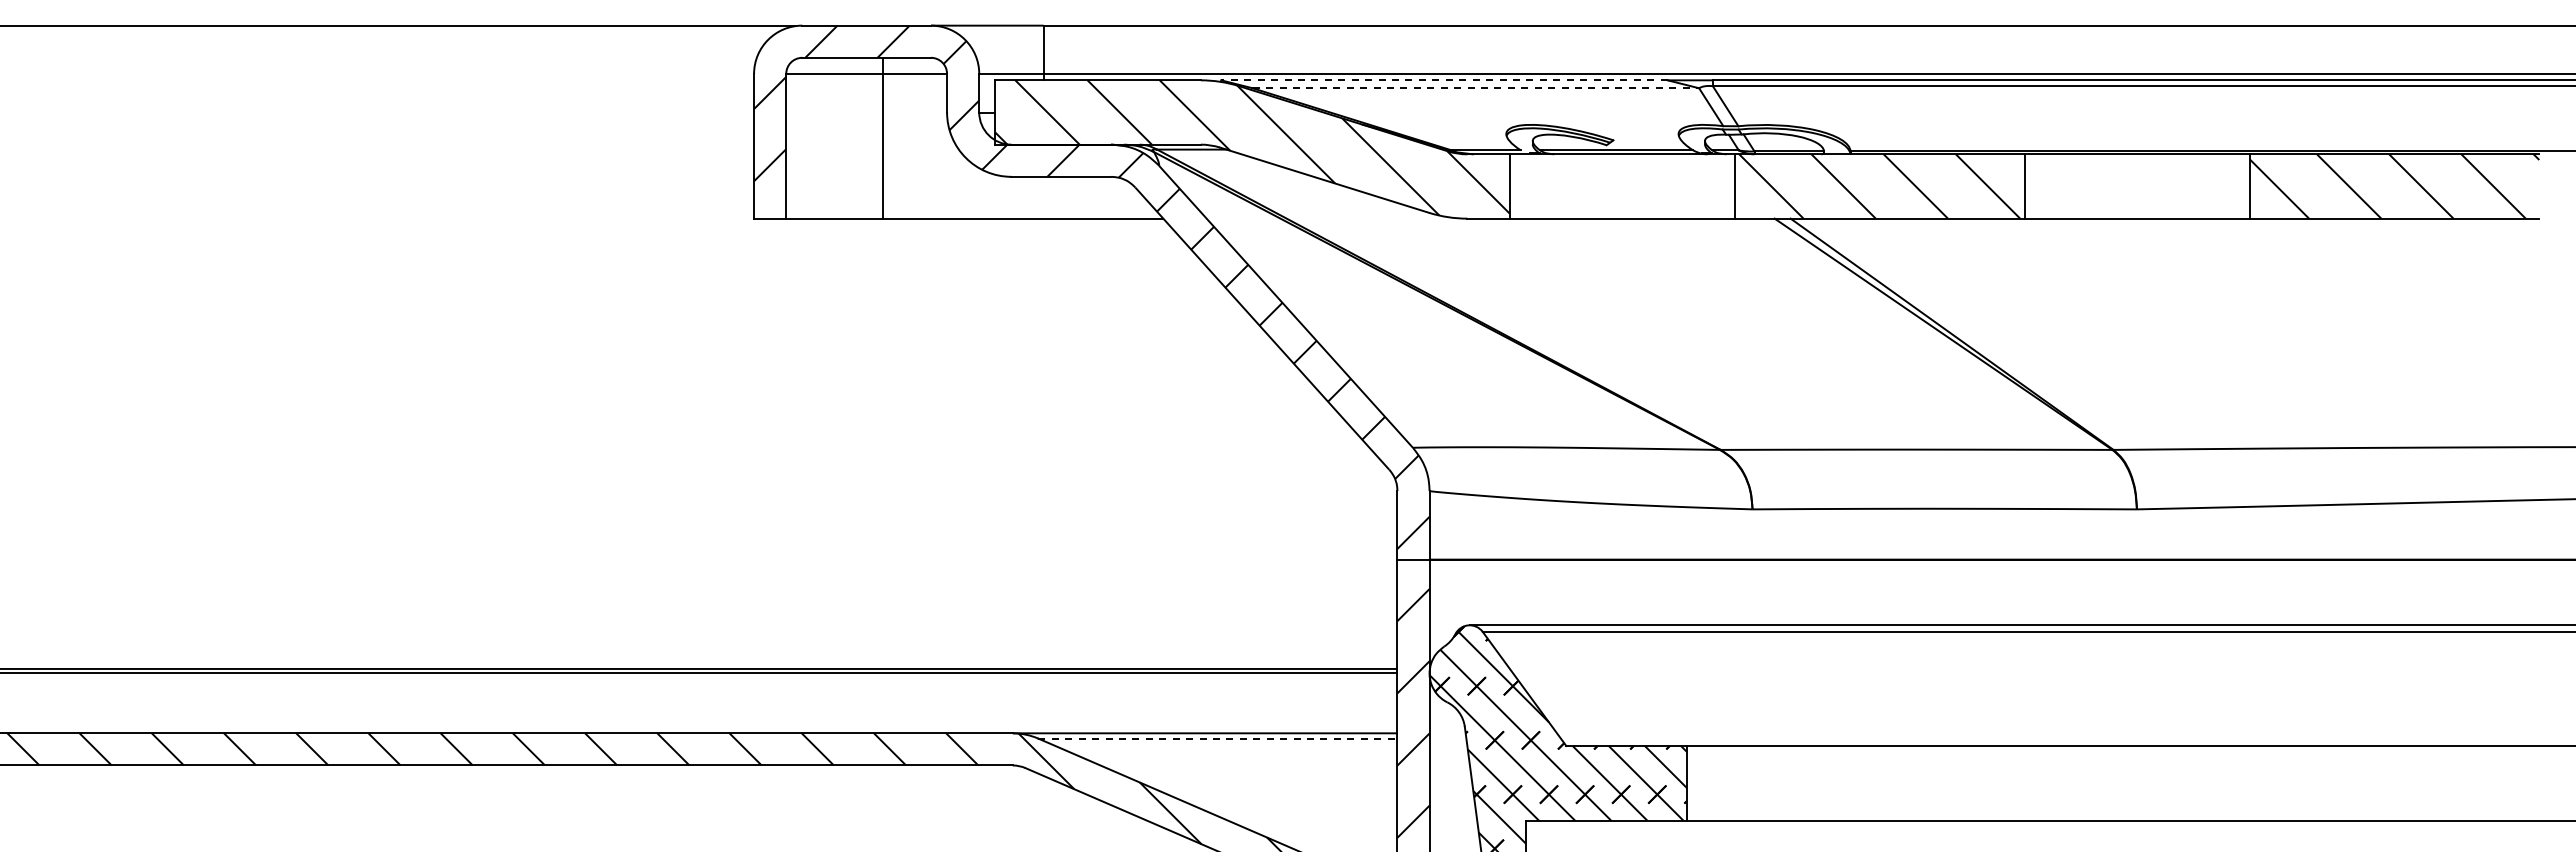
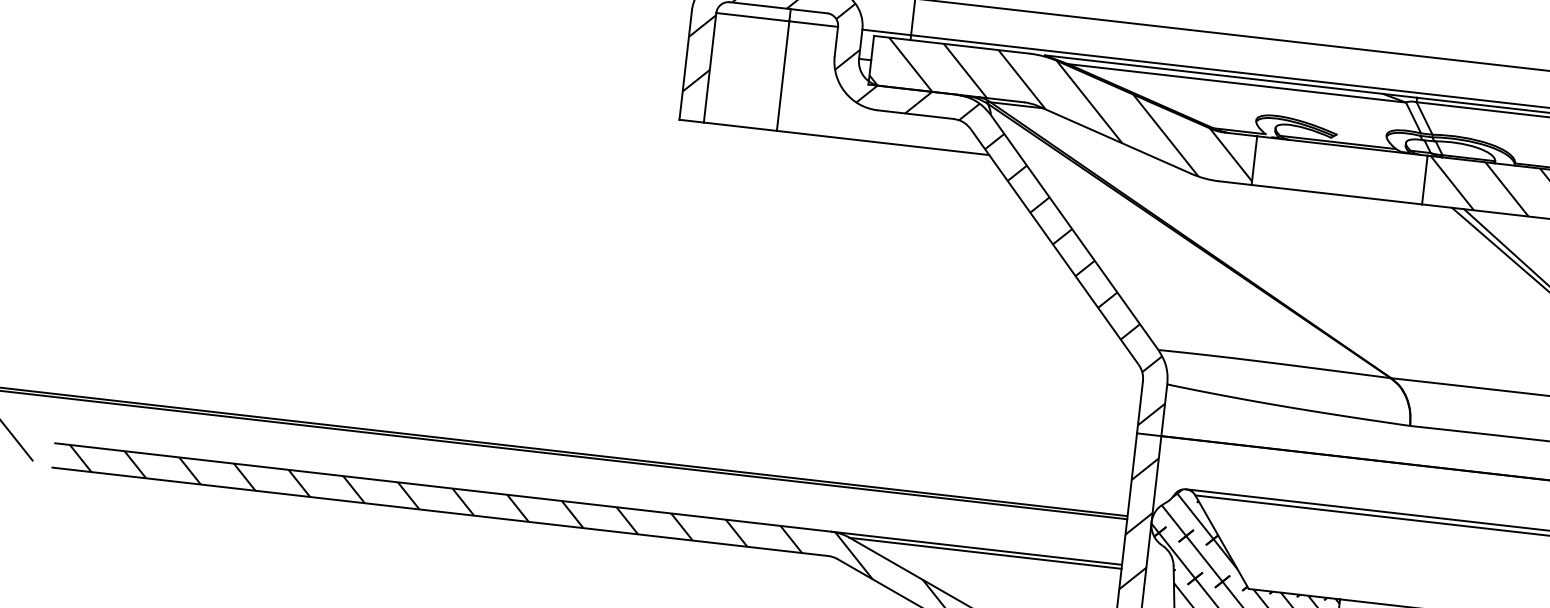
line: (1443, 80) -> (1213, 74), dashed -> solid
line: (1476, 88) -> (1237, 83), dashed -> solid
line: (1217, 738) -> (985, 553), dashed -> solid

